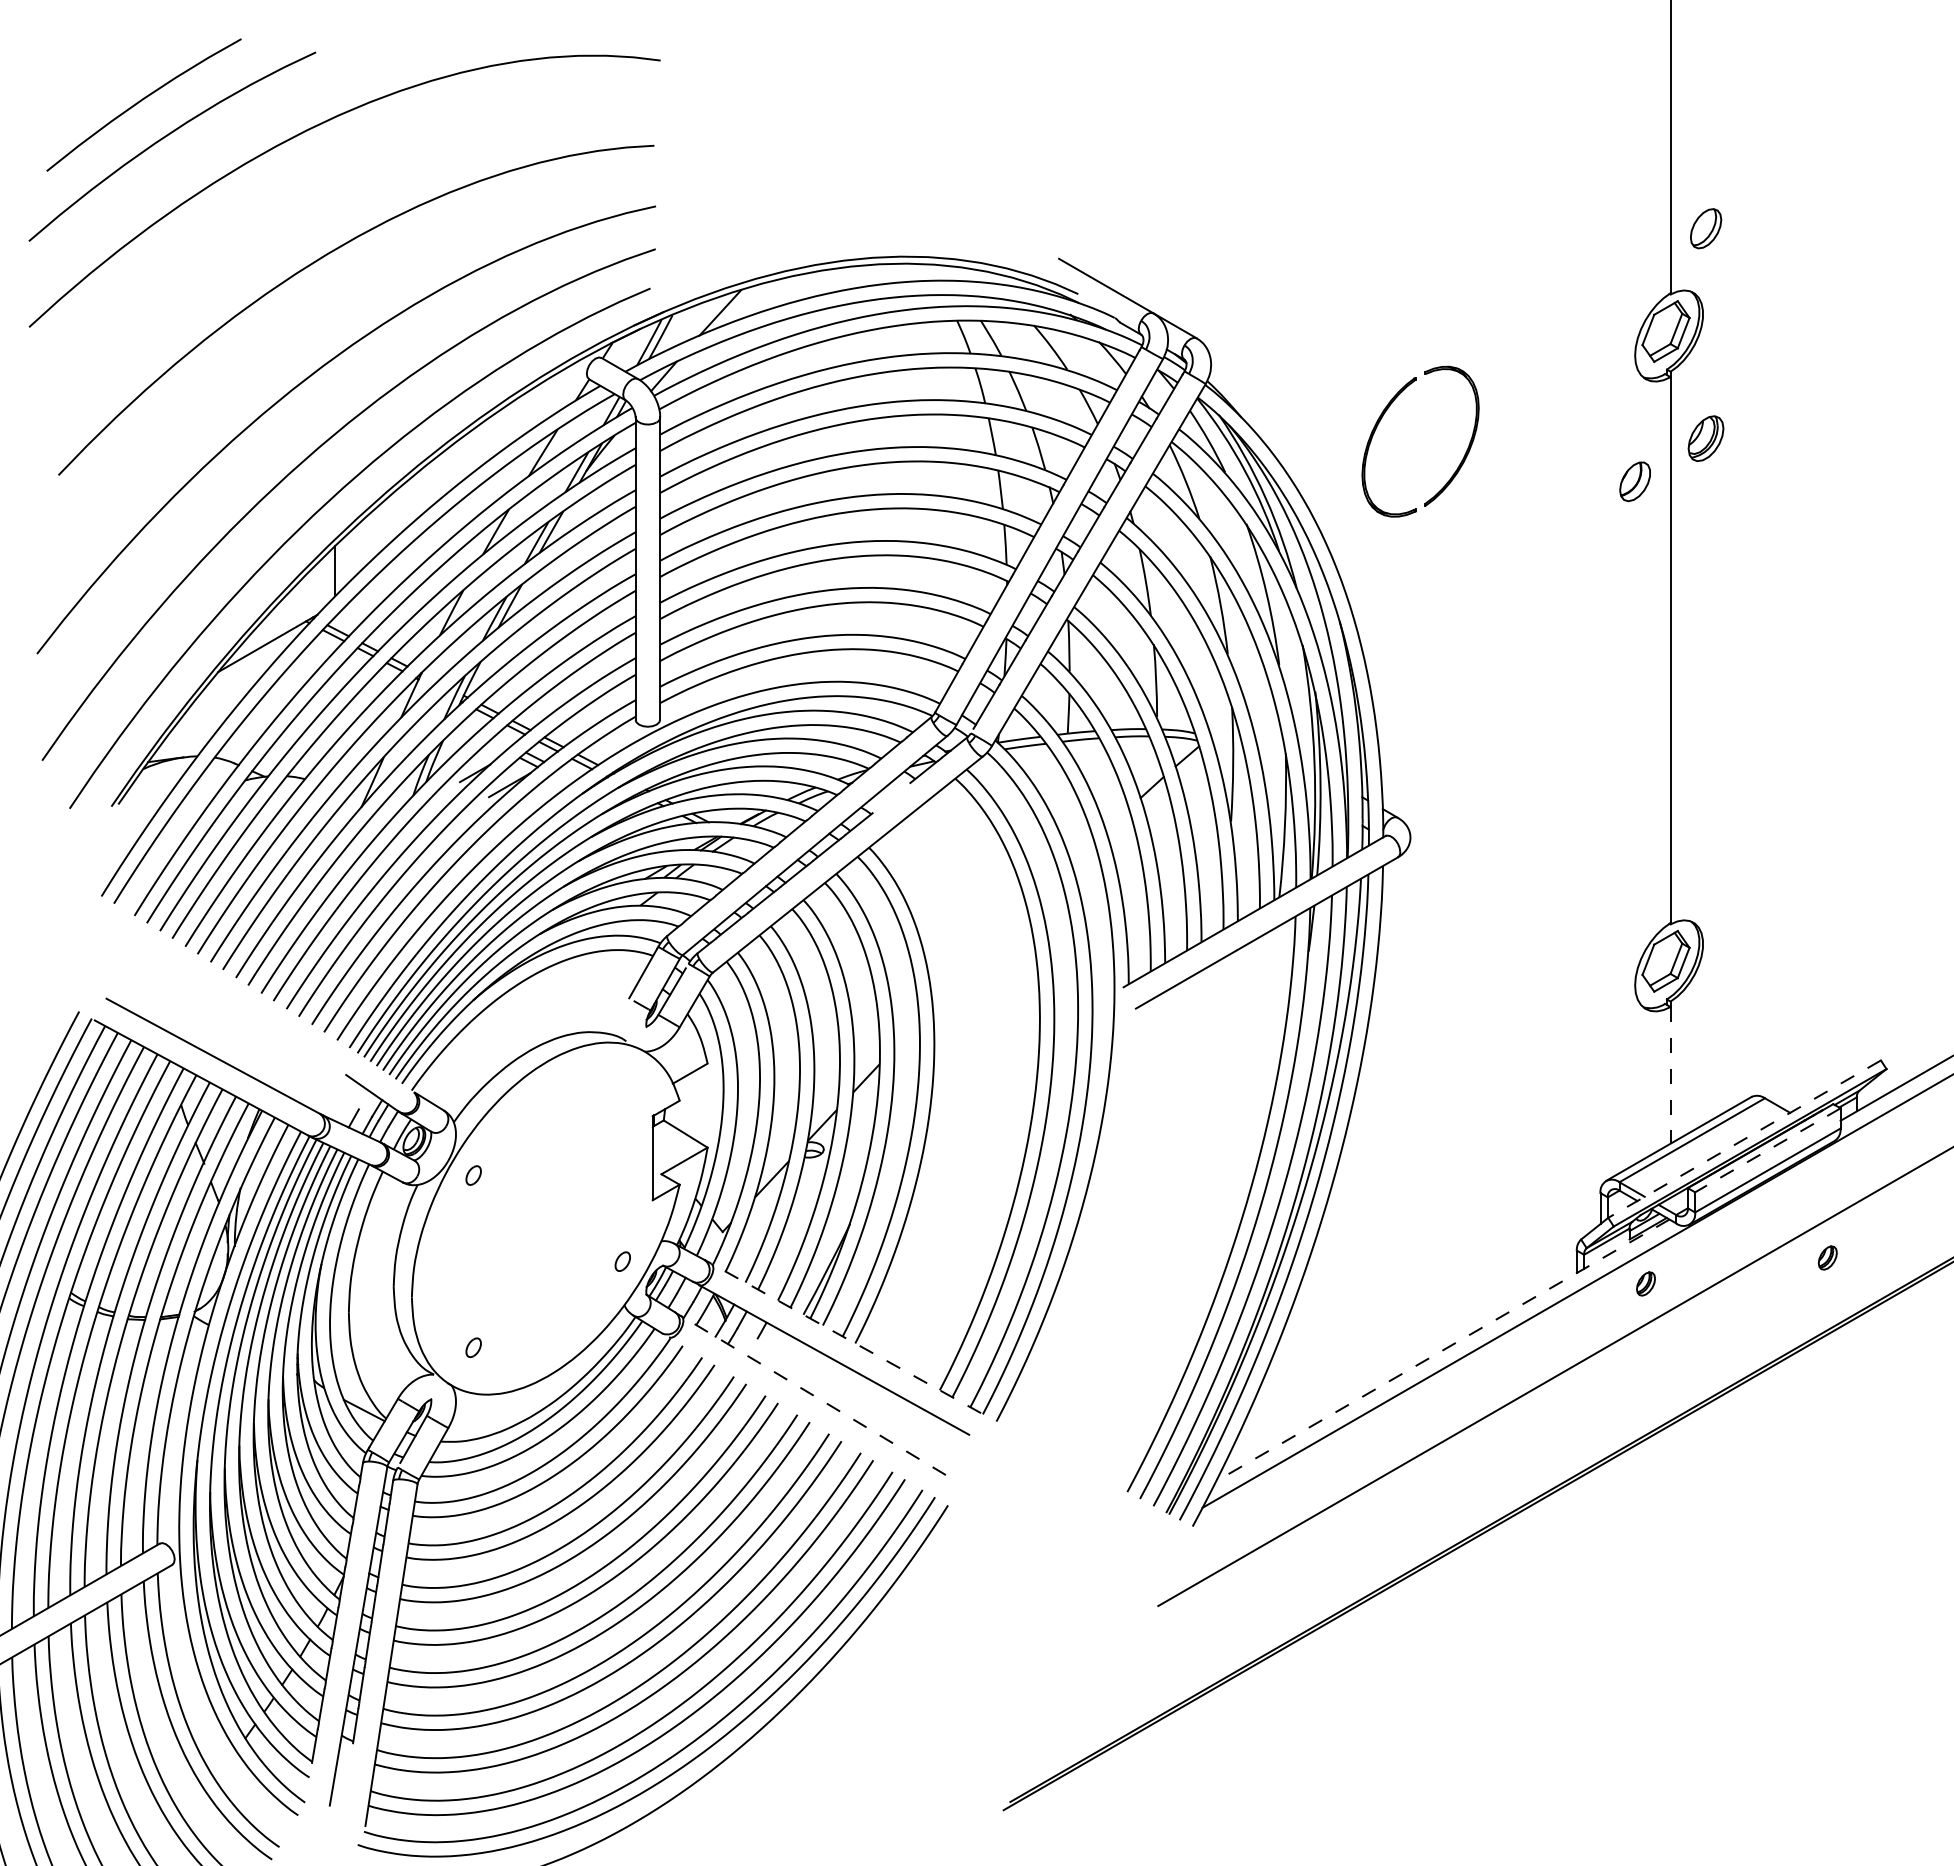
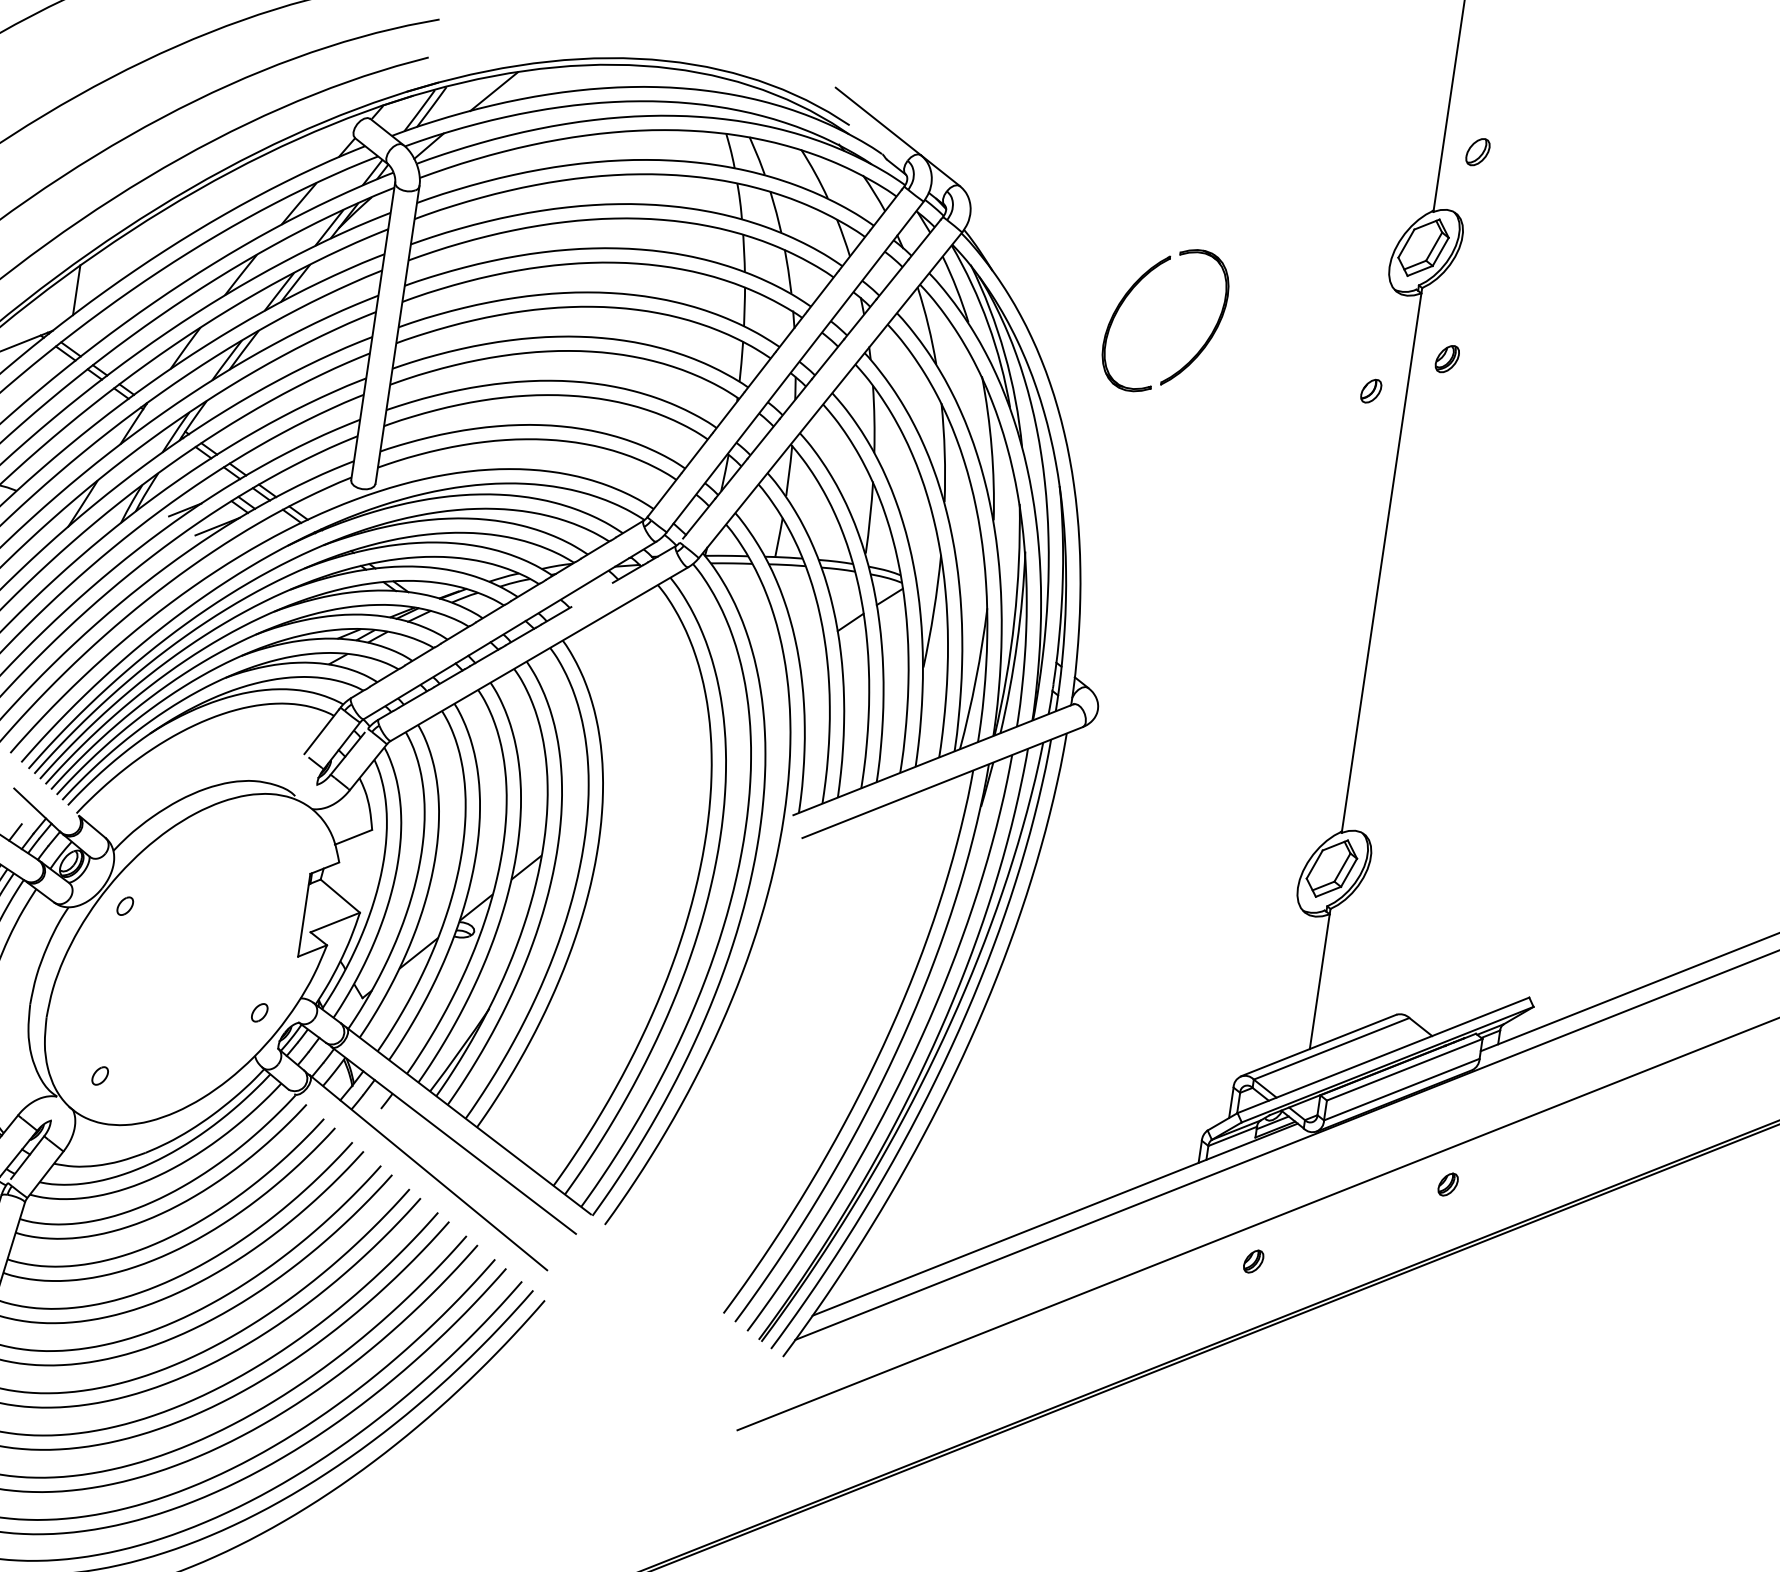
part: (1705, 228) -> (1477, 151), size x0.71
part: (1705, 438) -> (1446, 358), size x0.62
part: (1634, 481) -> (1370, 390), size x0.62
line: (1670, 1075) -> (1319, 981), dashed -> solid
line: (1744, 1139) -> (1383, 1055), dashed -> solid
line: (1767, 1150) -> (1404, 1069), dashed -> solid
part: (1645, 1283) -> (1253, 1261), moved
line: (845, 1338) -> (468, 1120), dashed -> solid
line: (1442, 1350) -> (1054, 1219), dashed -> solid
line: (813, 1395) -> (428, 1172), dashed -> solid

